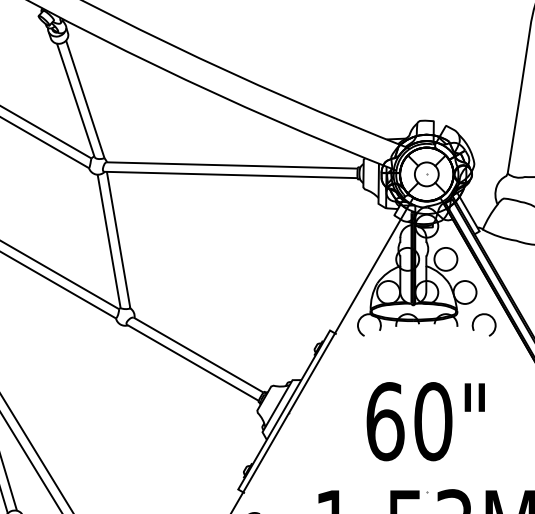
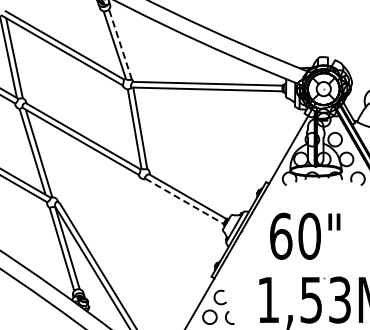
line: (85, 101) -> (120, 45), solid -> dashed
line: (192, 363) -> (184, 201), solid -> dashed
text: (426, 420) -> (305, 235), moved

